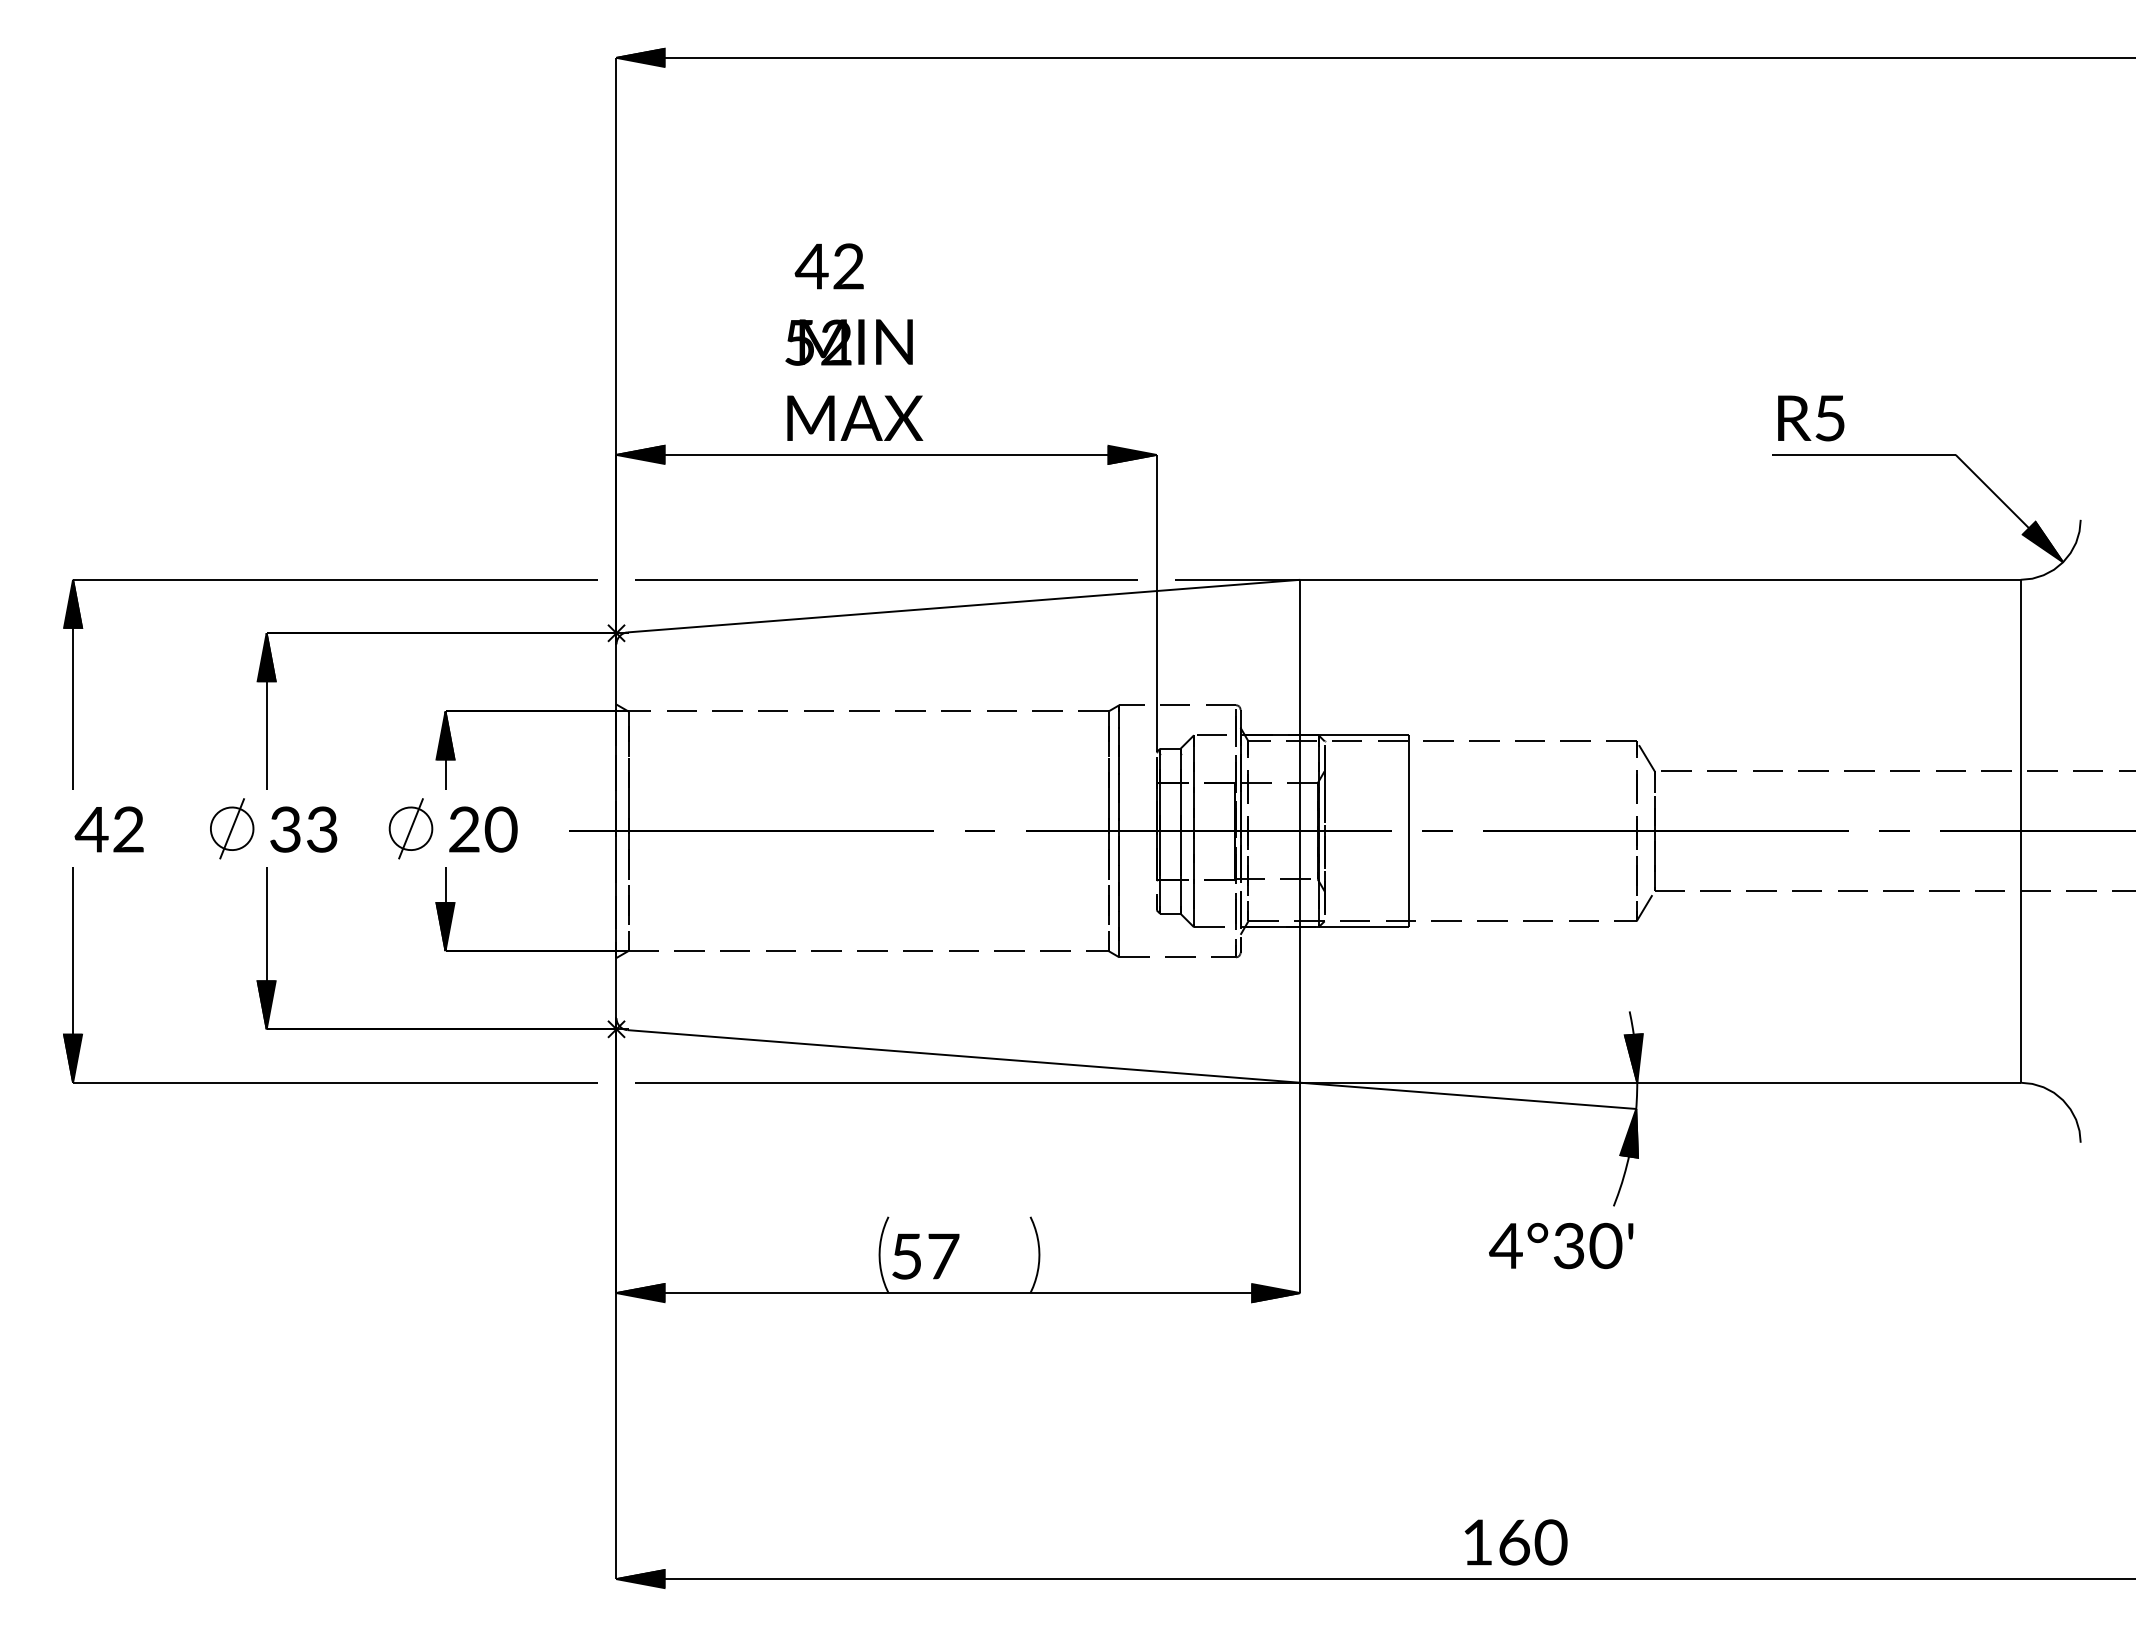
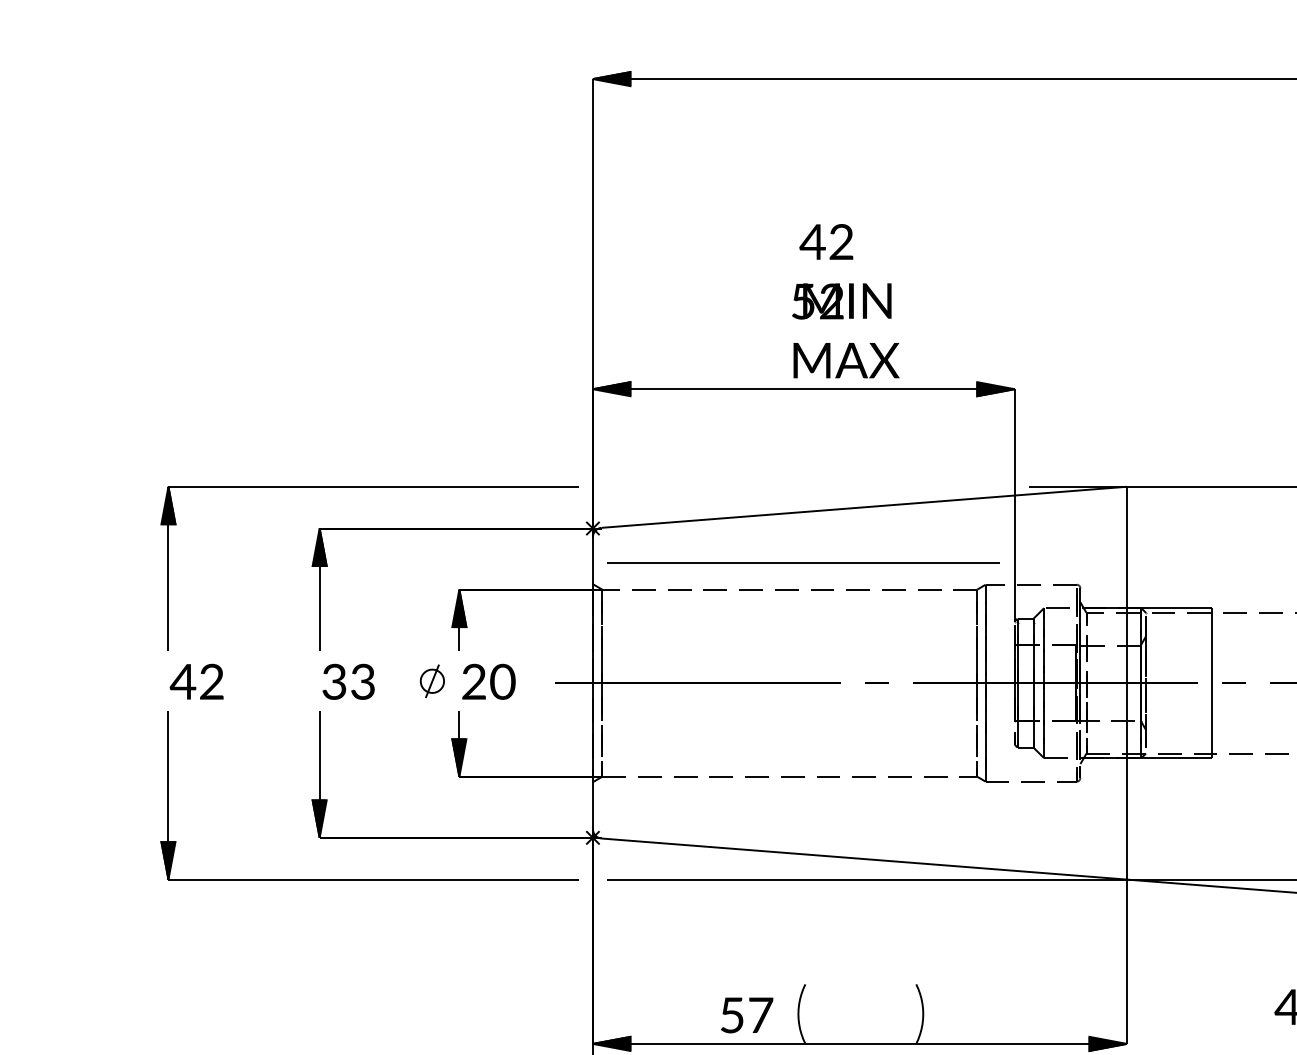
text: (854, 341) -> (846, 300), moved
line: (886, 579) -> (803, 562), moved
part: (232, 828) -> (292, 681), removed
part: (410, 828) -> (432, 681), size x0.7
text: (925, 1256) -> (746, 1015), moved

